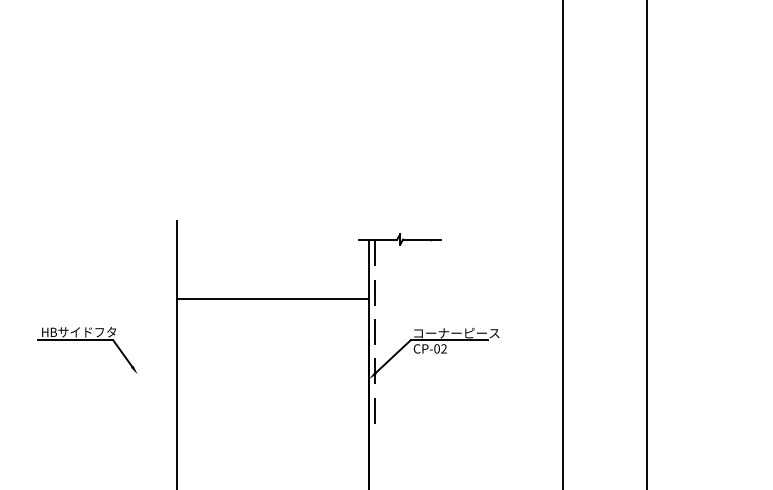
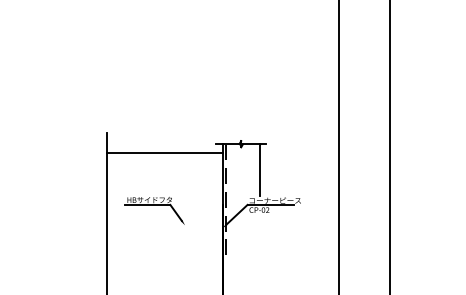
line: (430, 281) -> (259, 169), added
line: (272, 299) -> (164, 153), moved
part: (86, 349) -> (154, 210), moved

